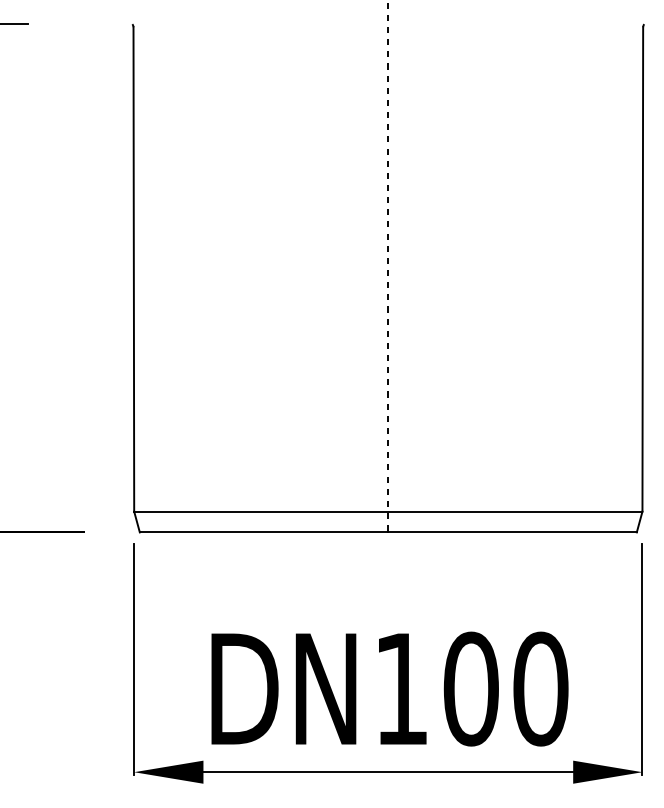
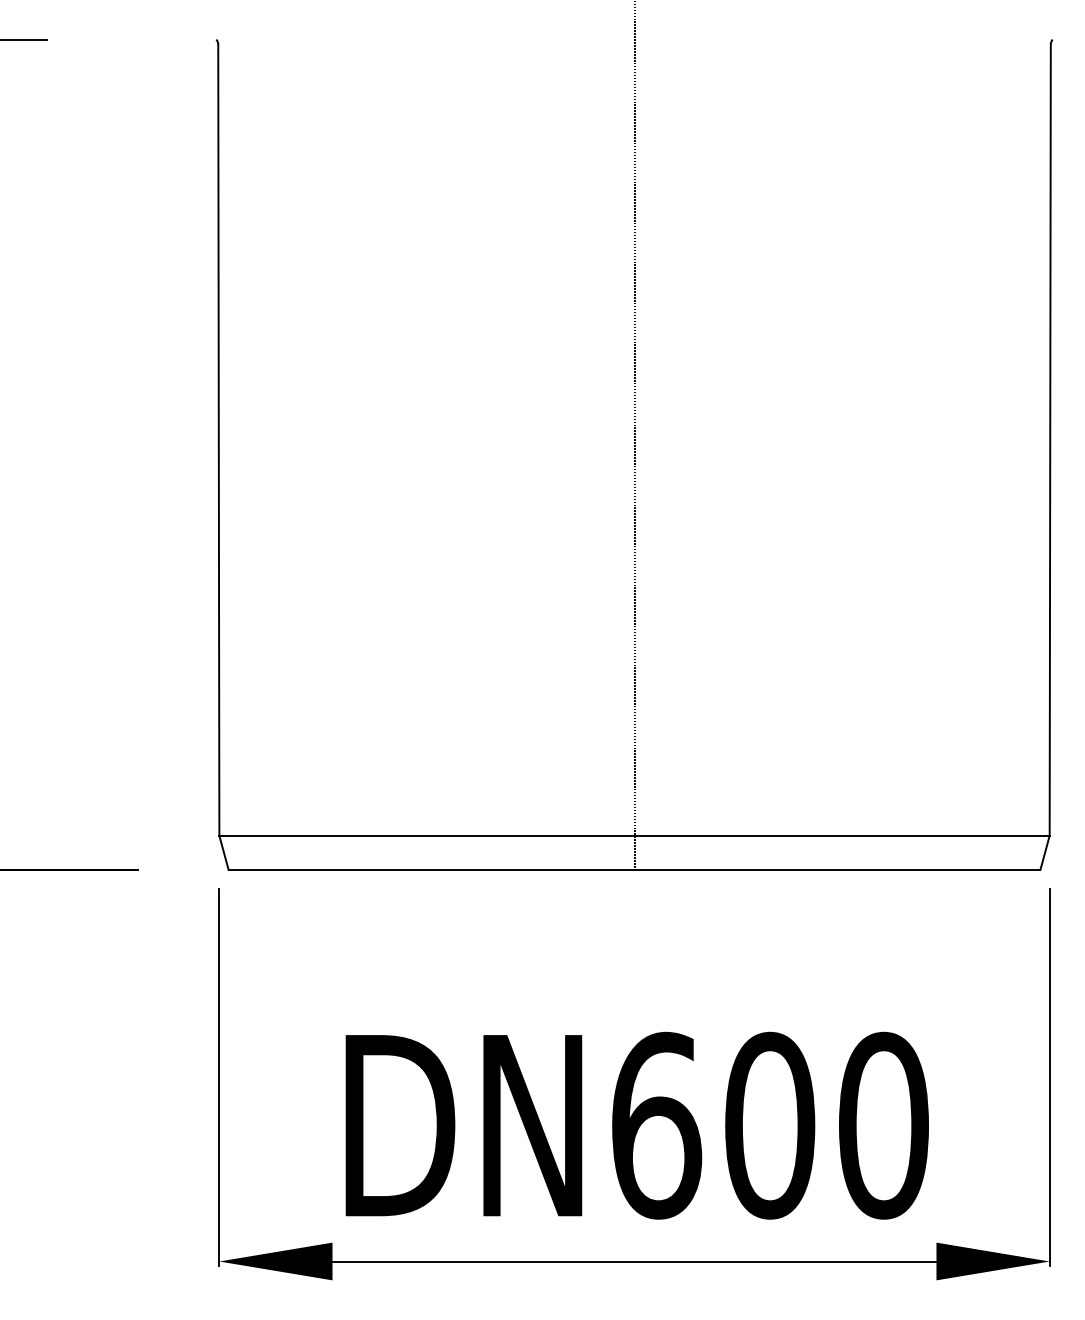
text: (401, 688) -> (656, 1124), DN100 -> DN600

